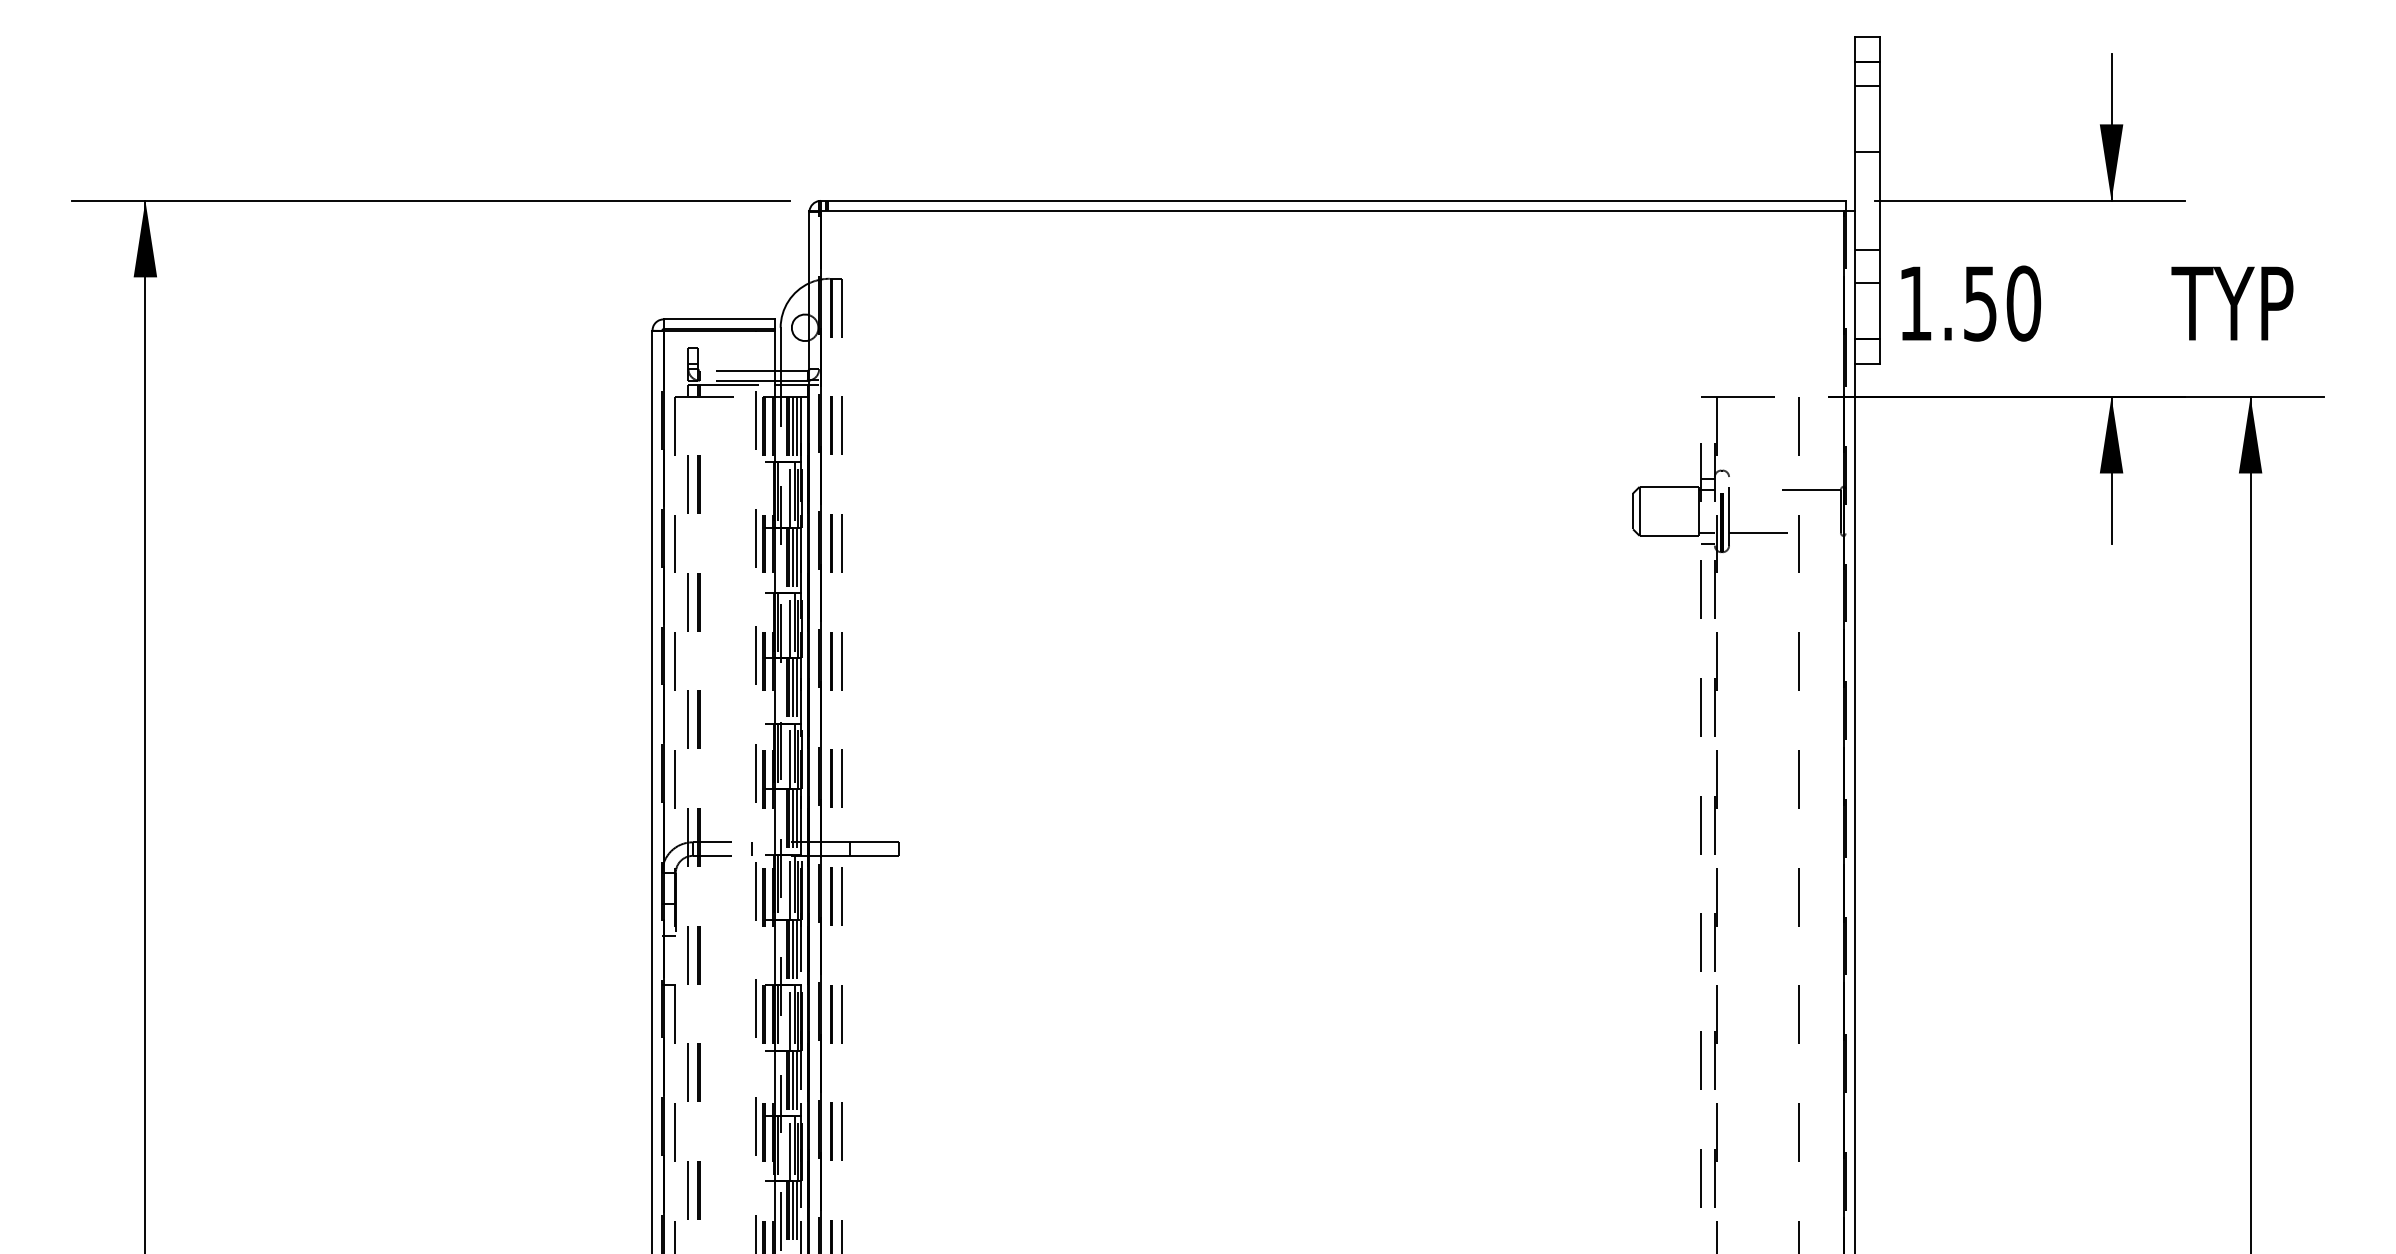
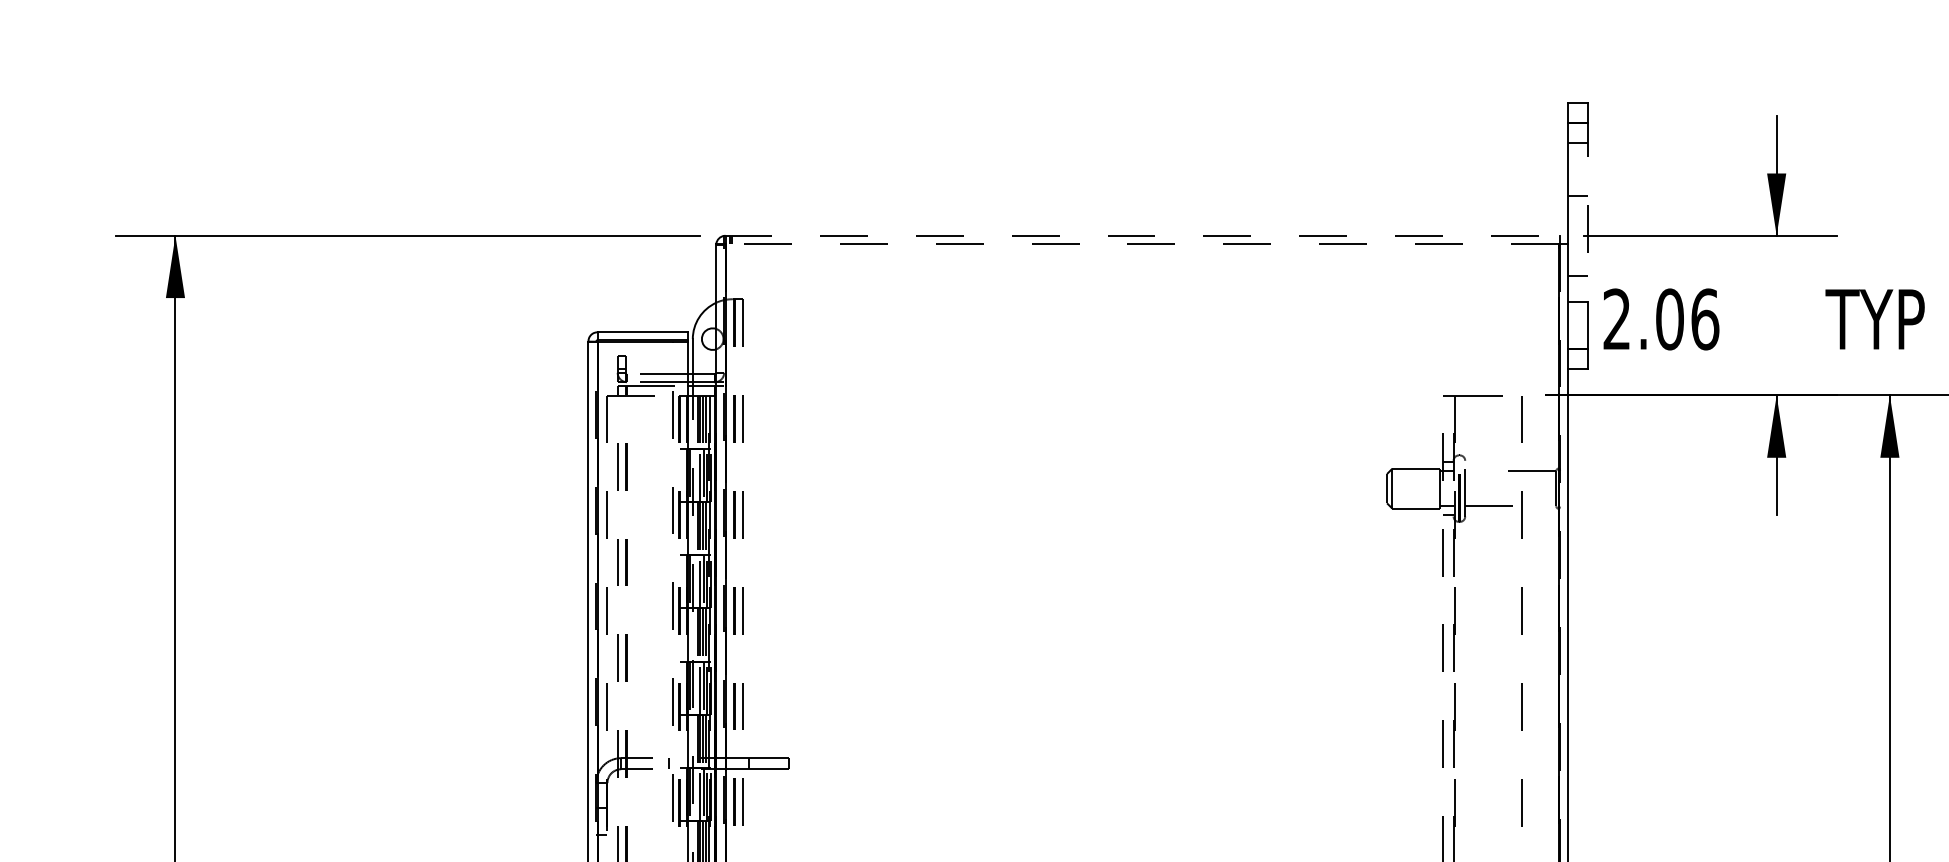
line: (1332, 200) -> (1142, 235), solid -> dashed
line: (1879, 200) -> (1587, 235), solid -> dashed
line: (1332, 210) -> (1142, 243), solid -> dashed
text: (1970, 303) -> (1661, 319), 1.50 -> 2.06

